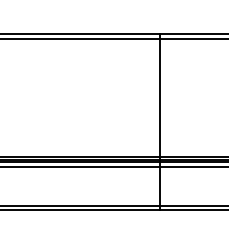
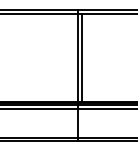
line: (165, 98) -> (82, 58), added

